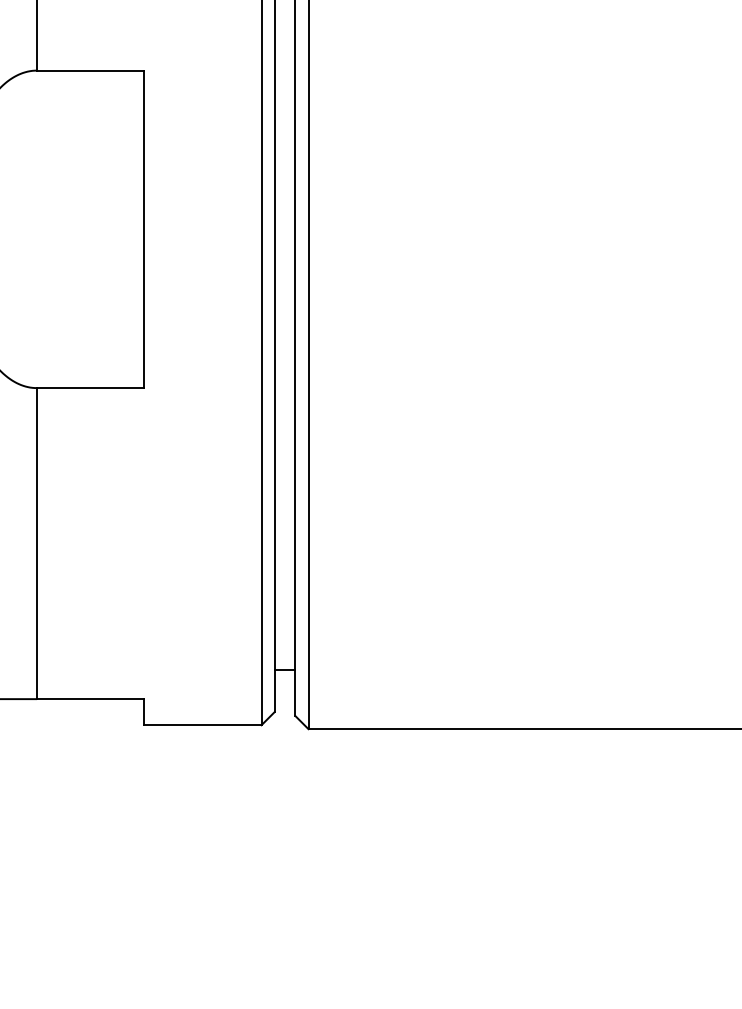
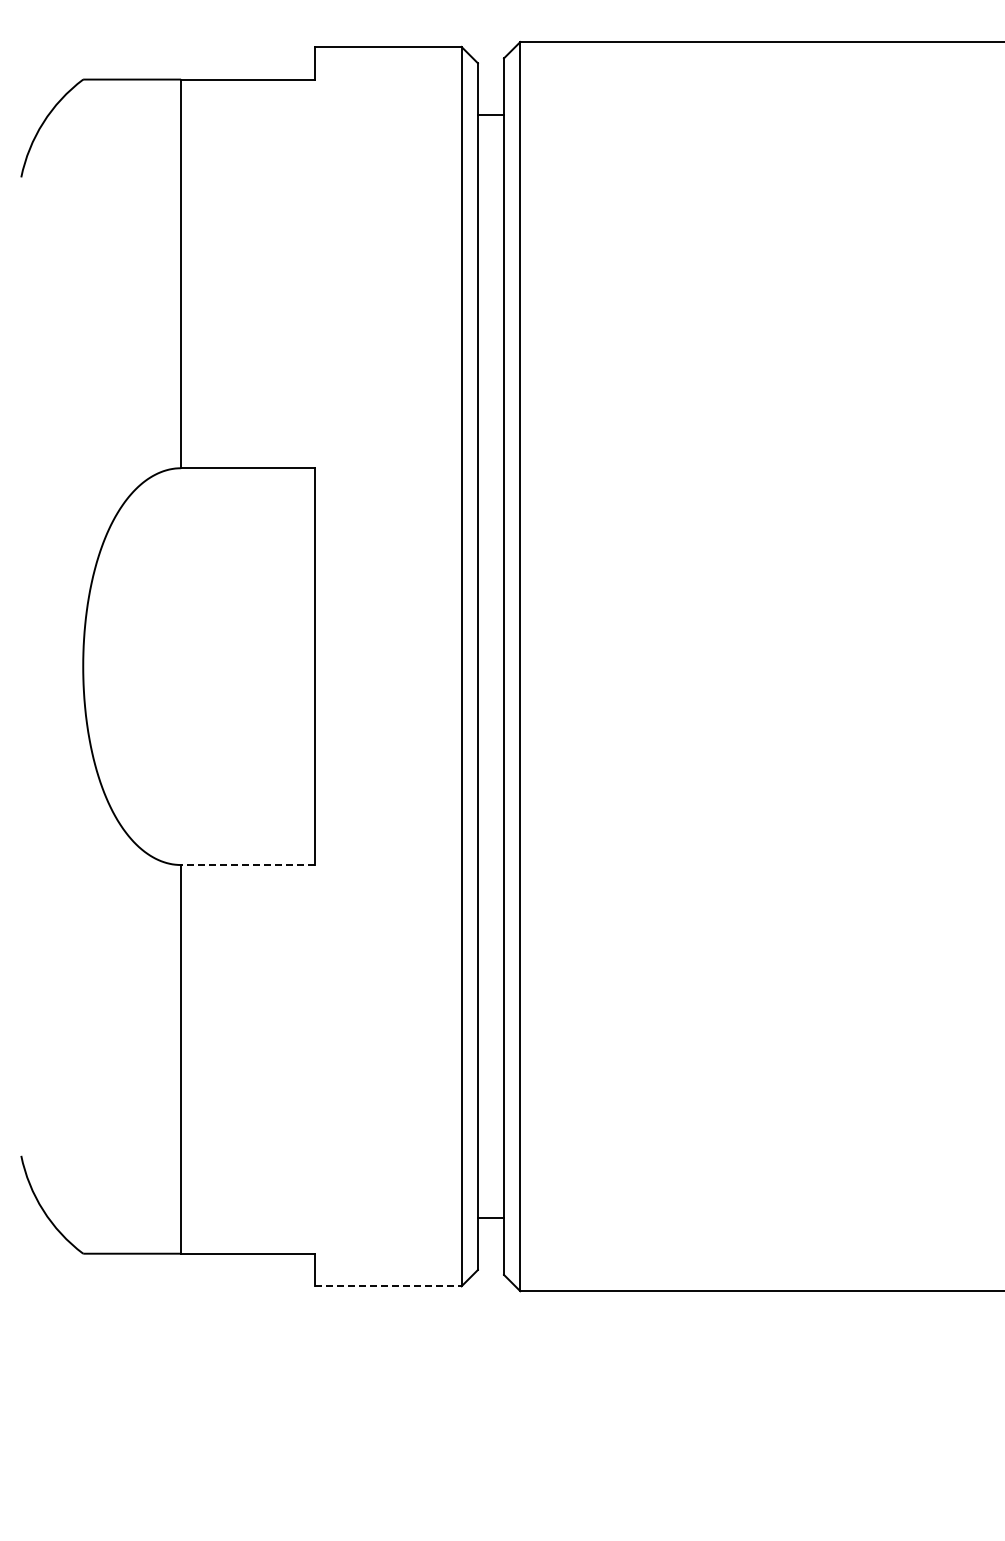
line: (90, 388) -> (247, 865), solid -> dashed
line: (203, 725) -> (388, 1286), solid -> dashed

